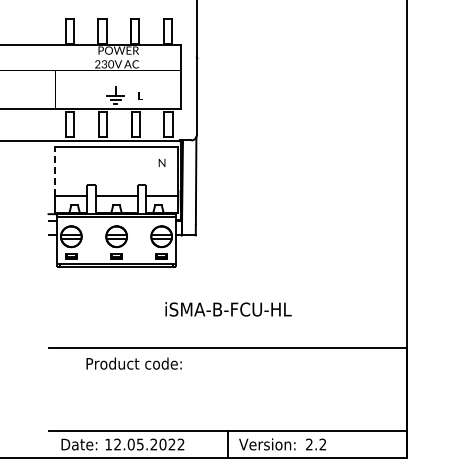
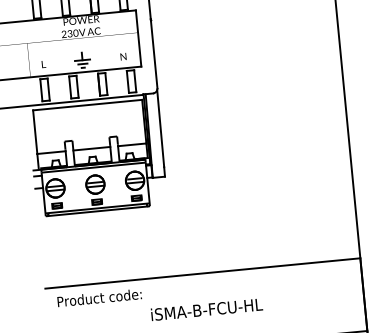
text: (140, 95) -> (43, 64), moved
text: (161, 162) -> (122, 56), moved
line: (54, 171) -> (35, 132), dashed -> solid
text: (228, 309) -> (206, 309), moved
text: (133, 363) -> (99, 297), moved

